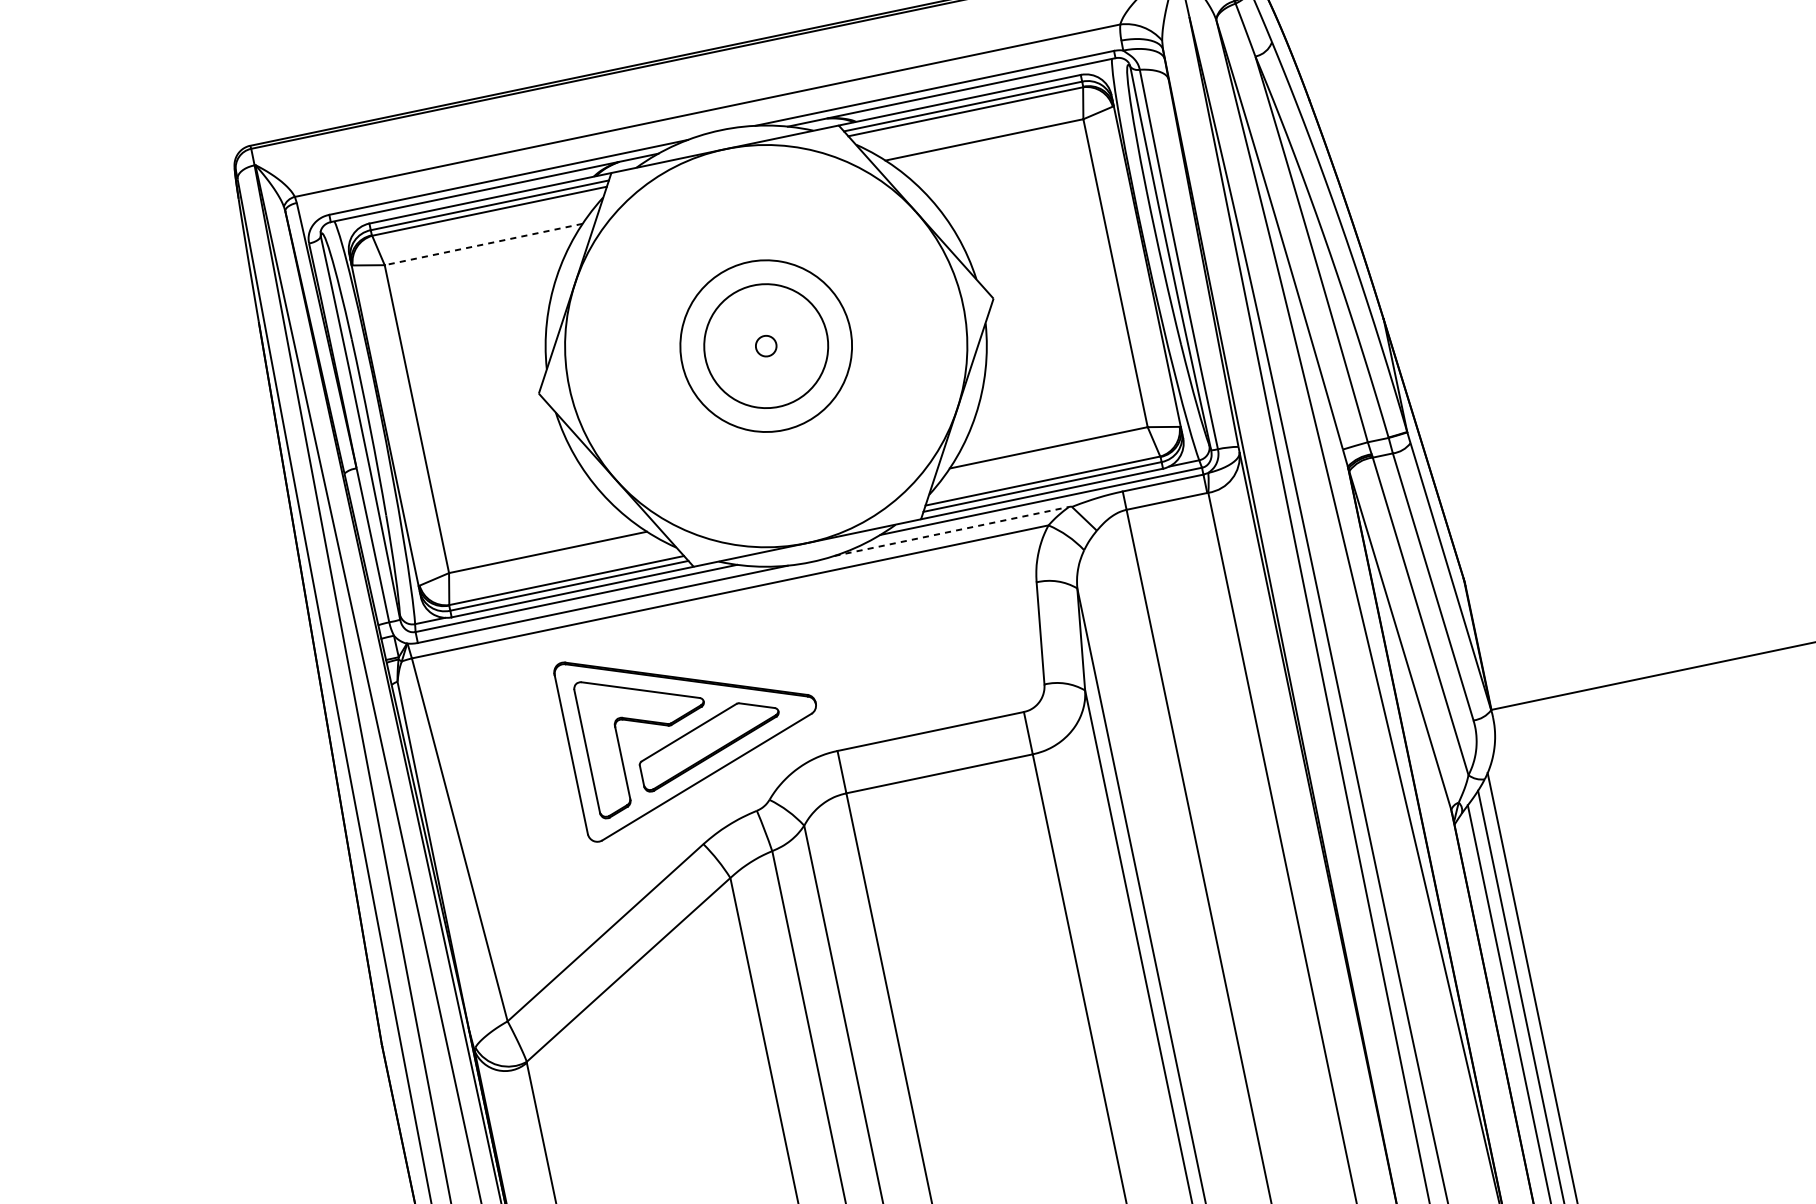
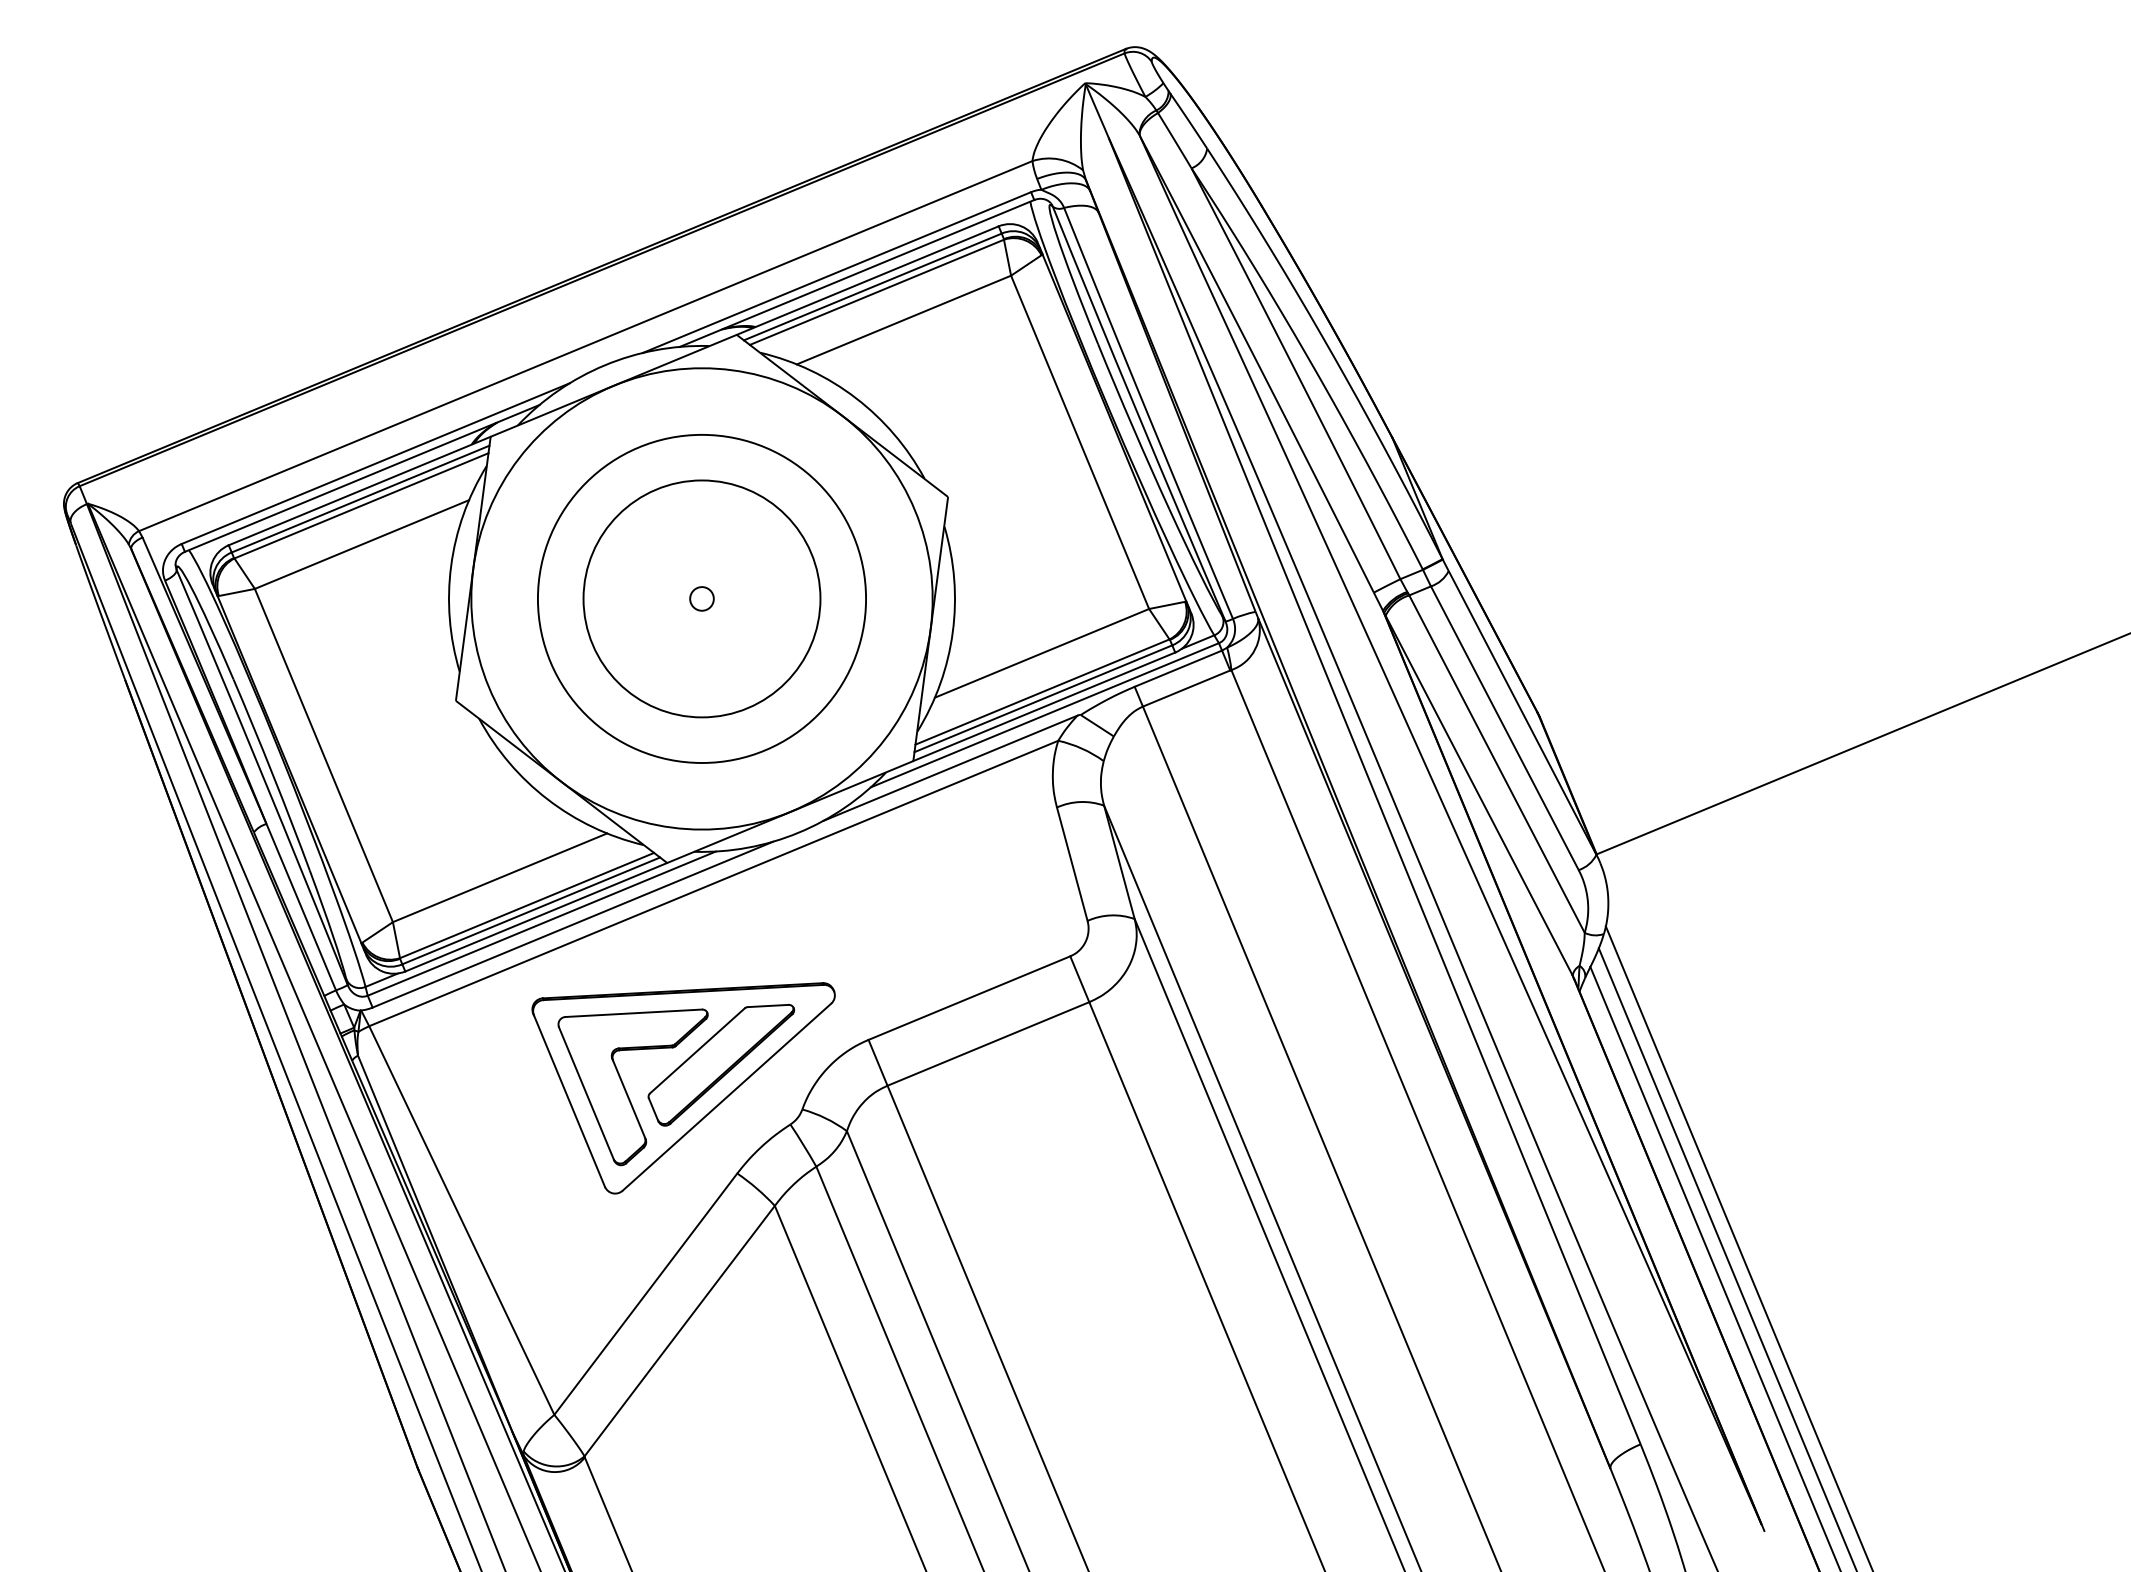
line: (483, 244) -> (361, 544), dashed -> solid
circle: (765, 345) -> (701, 598), size x1.67
circle: (765, 345) -> (701, 598), size x1.67
line: (951, 531) -> (950, 768), dashed -> solid

